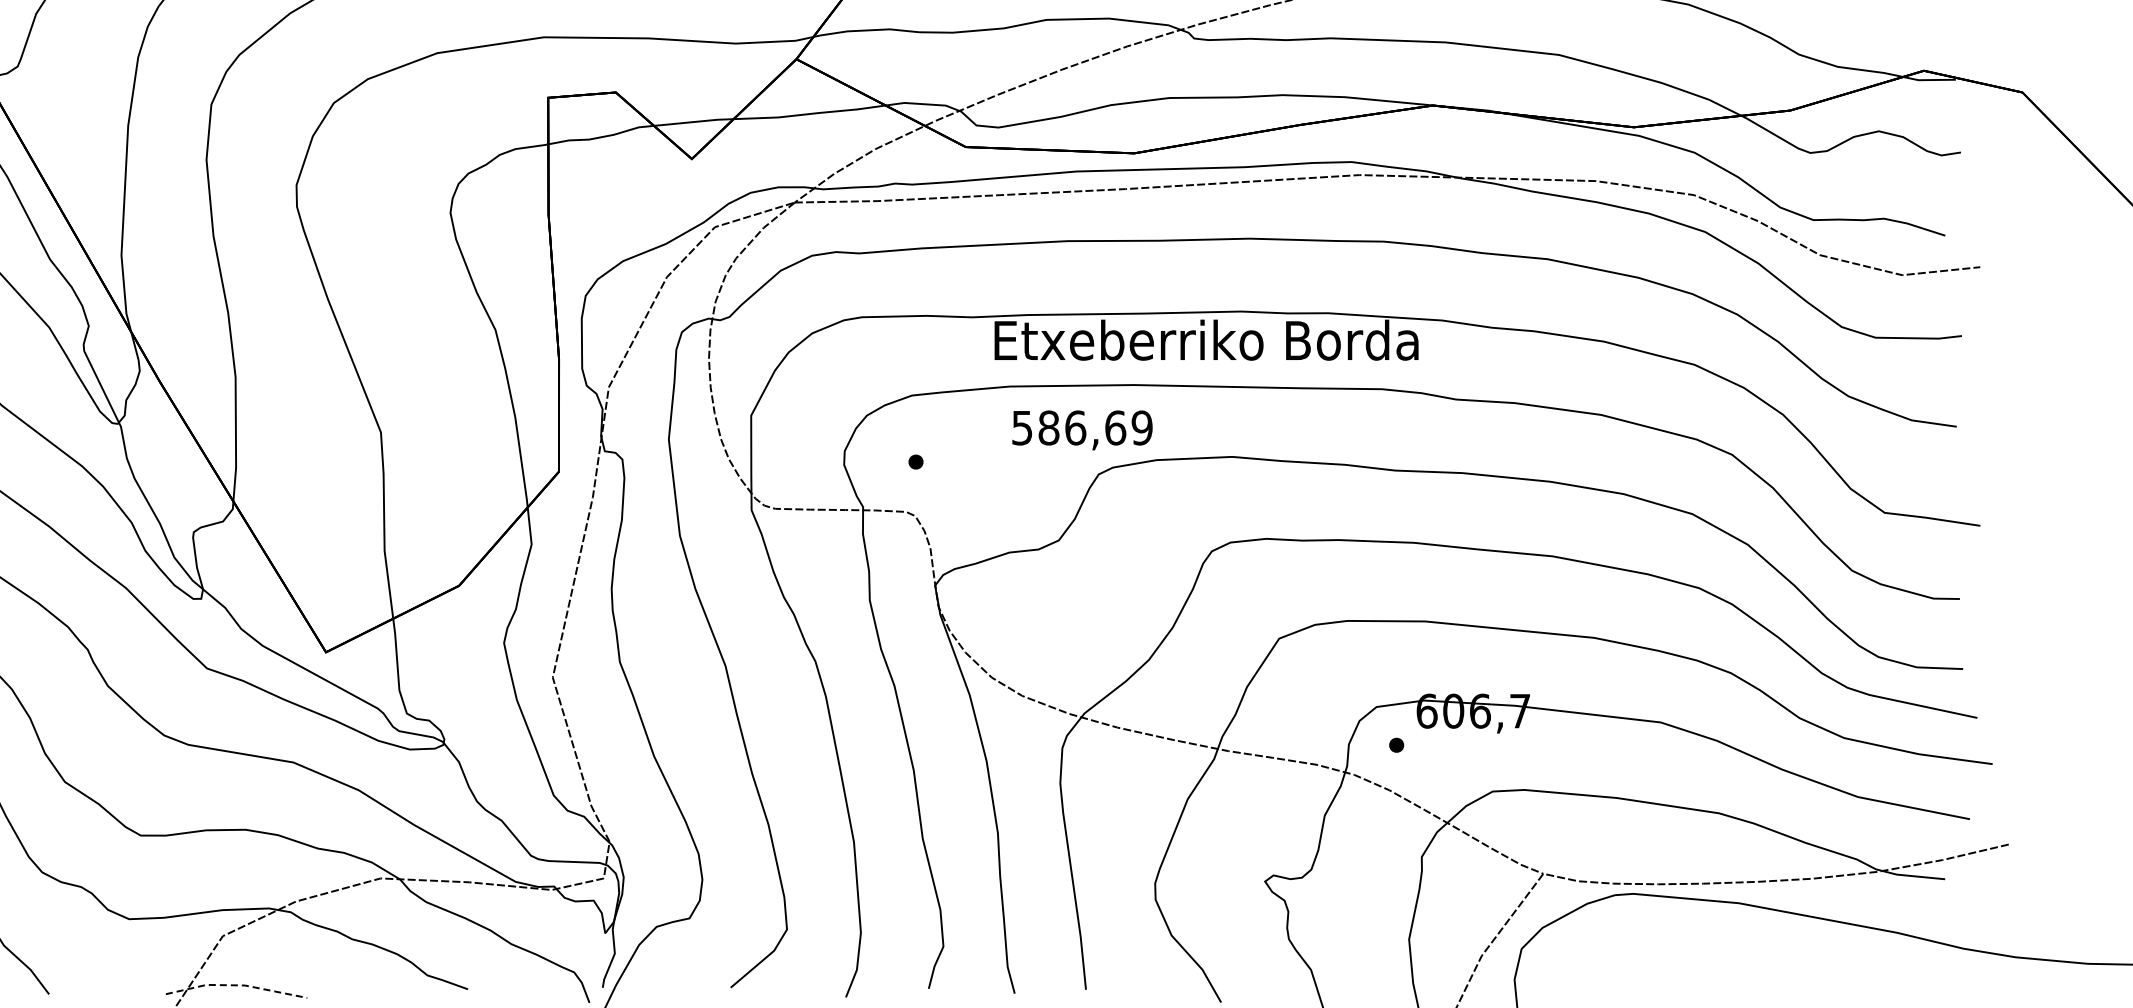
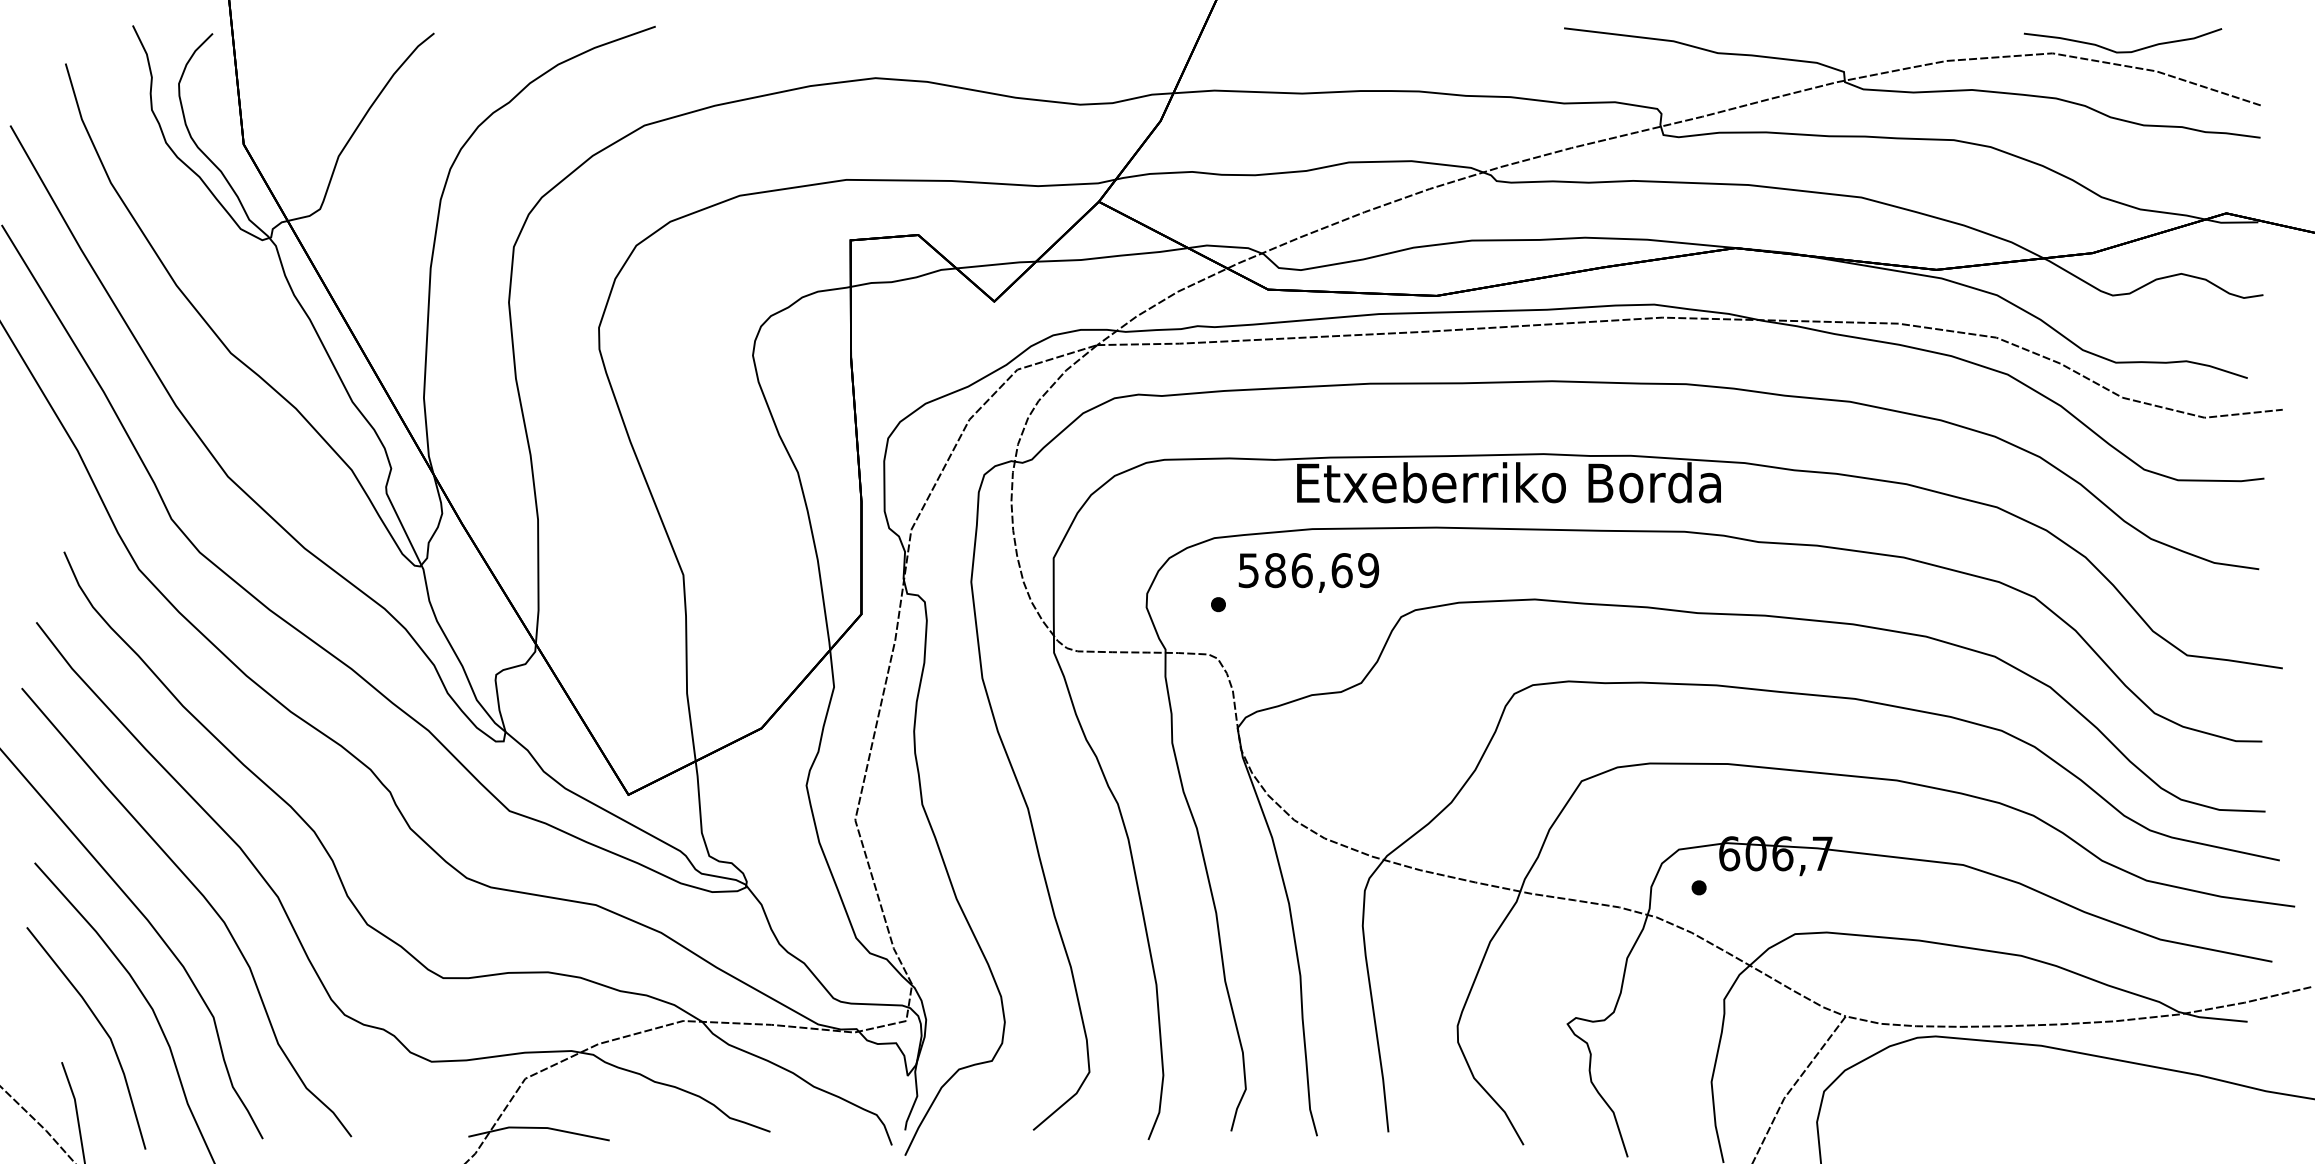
text: (1082, 429) -> (1308, 572), moved
line: (237, 984) -> (539, 1127), dashed -> solid

